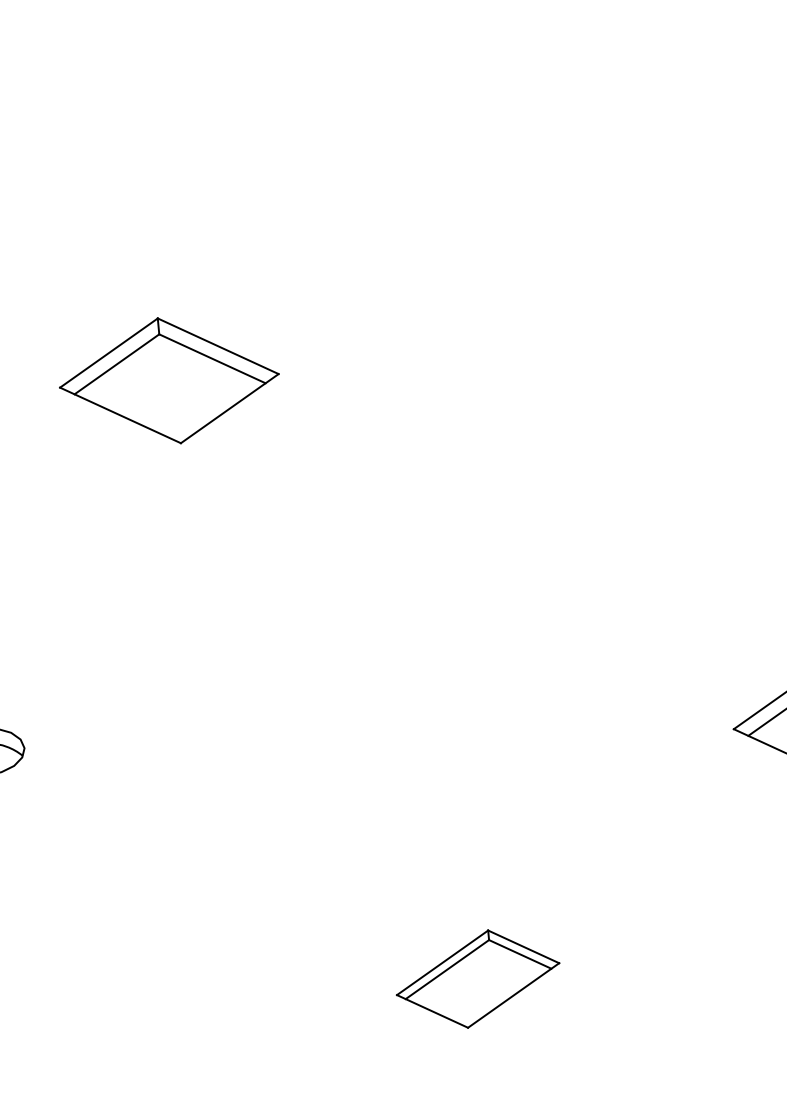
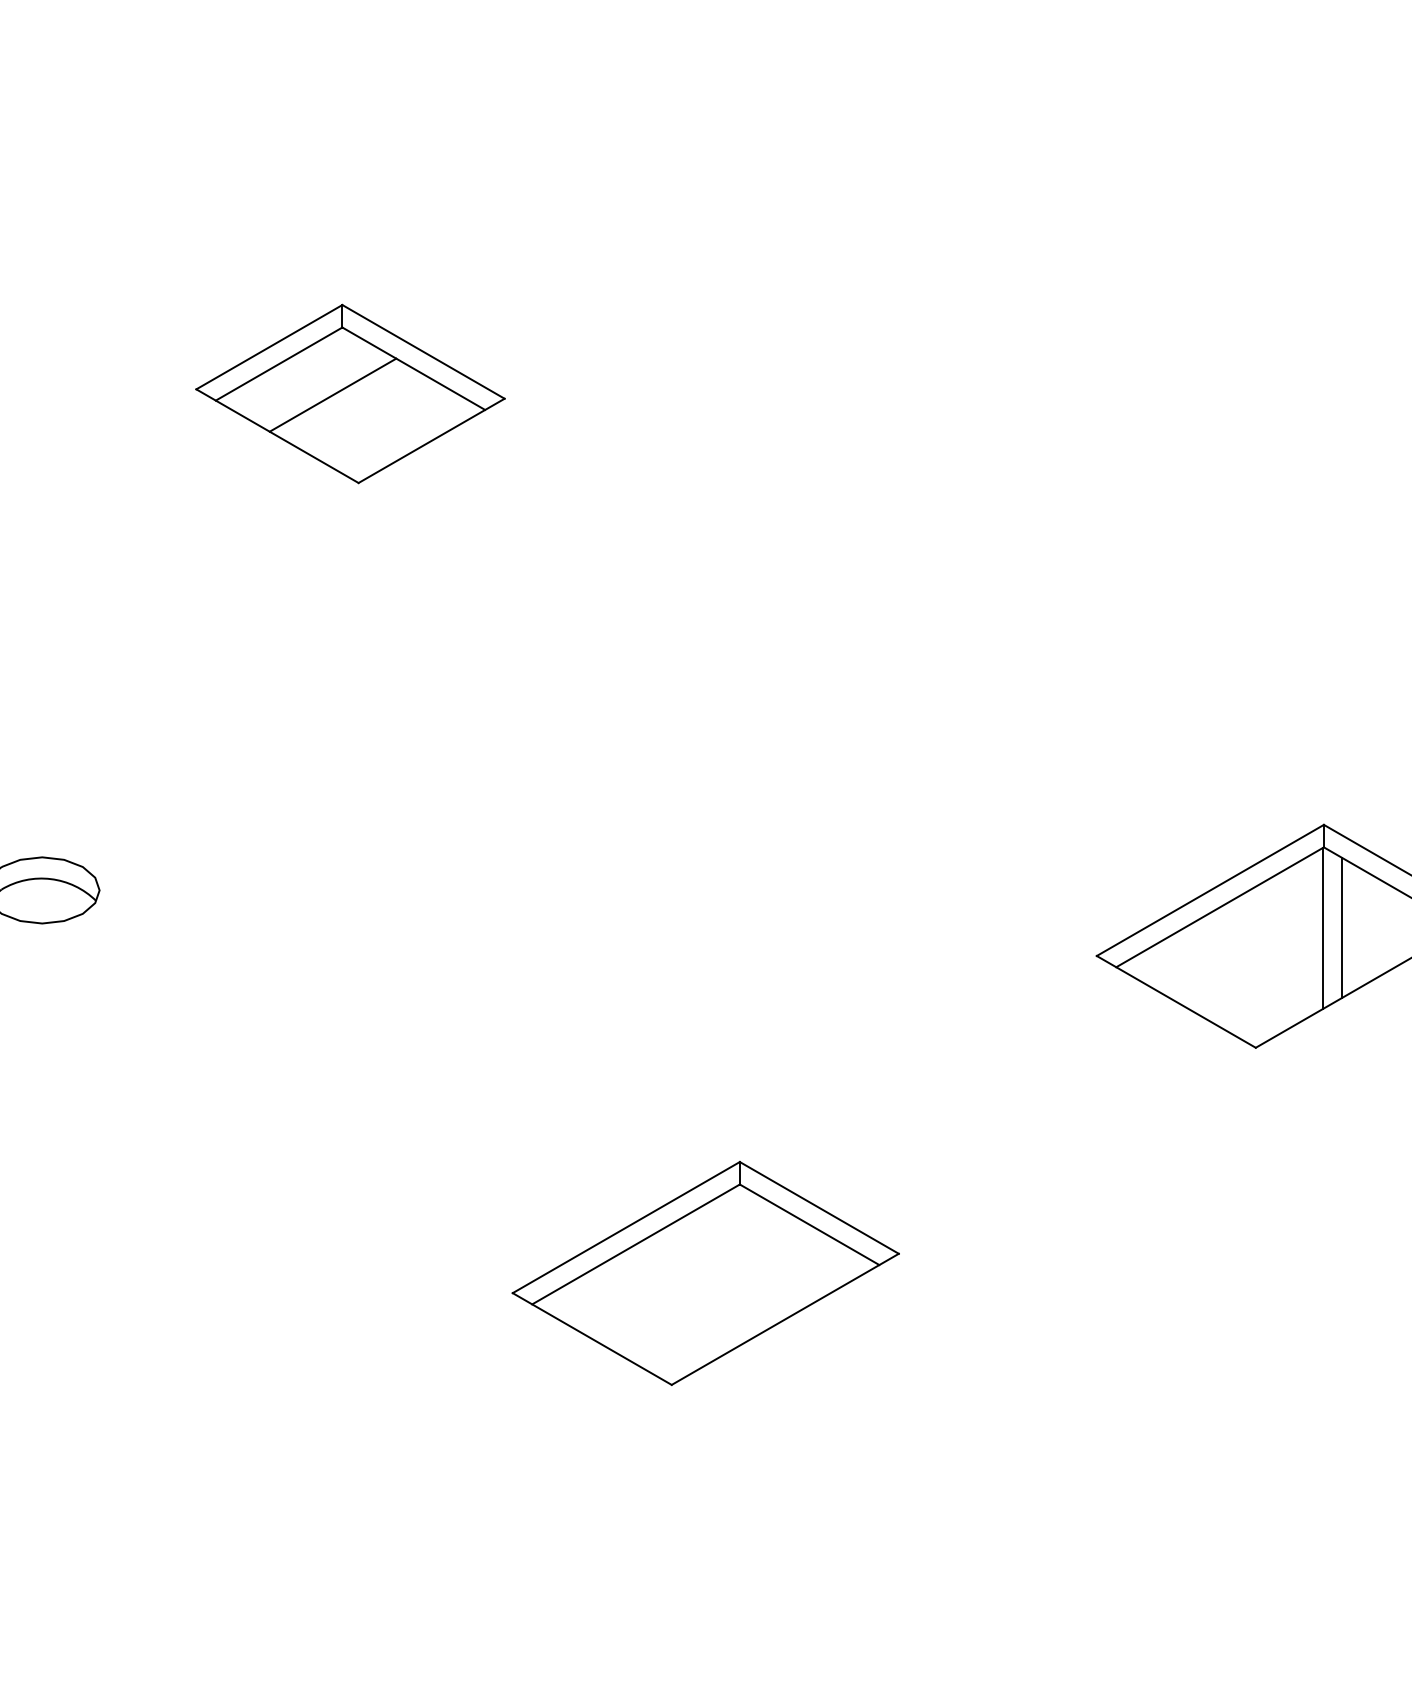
line: (156, 382) -> (332, 394), added
part: (477, 978) -> (705, 1272), size x1.67

